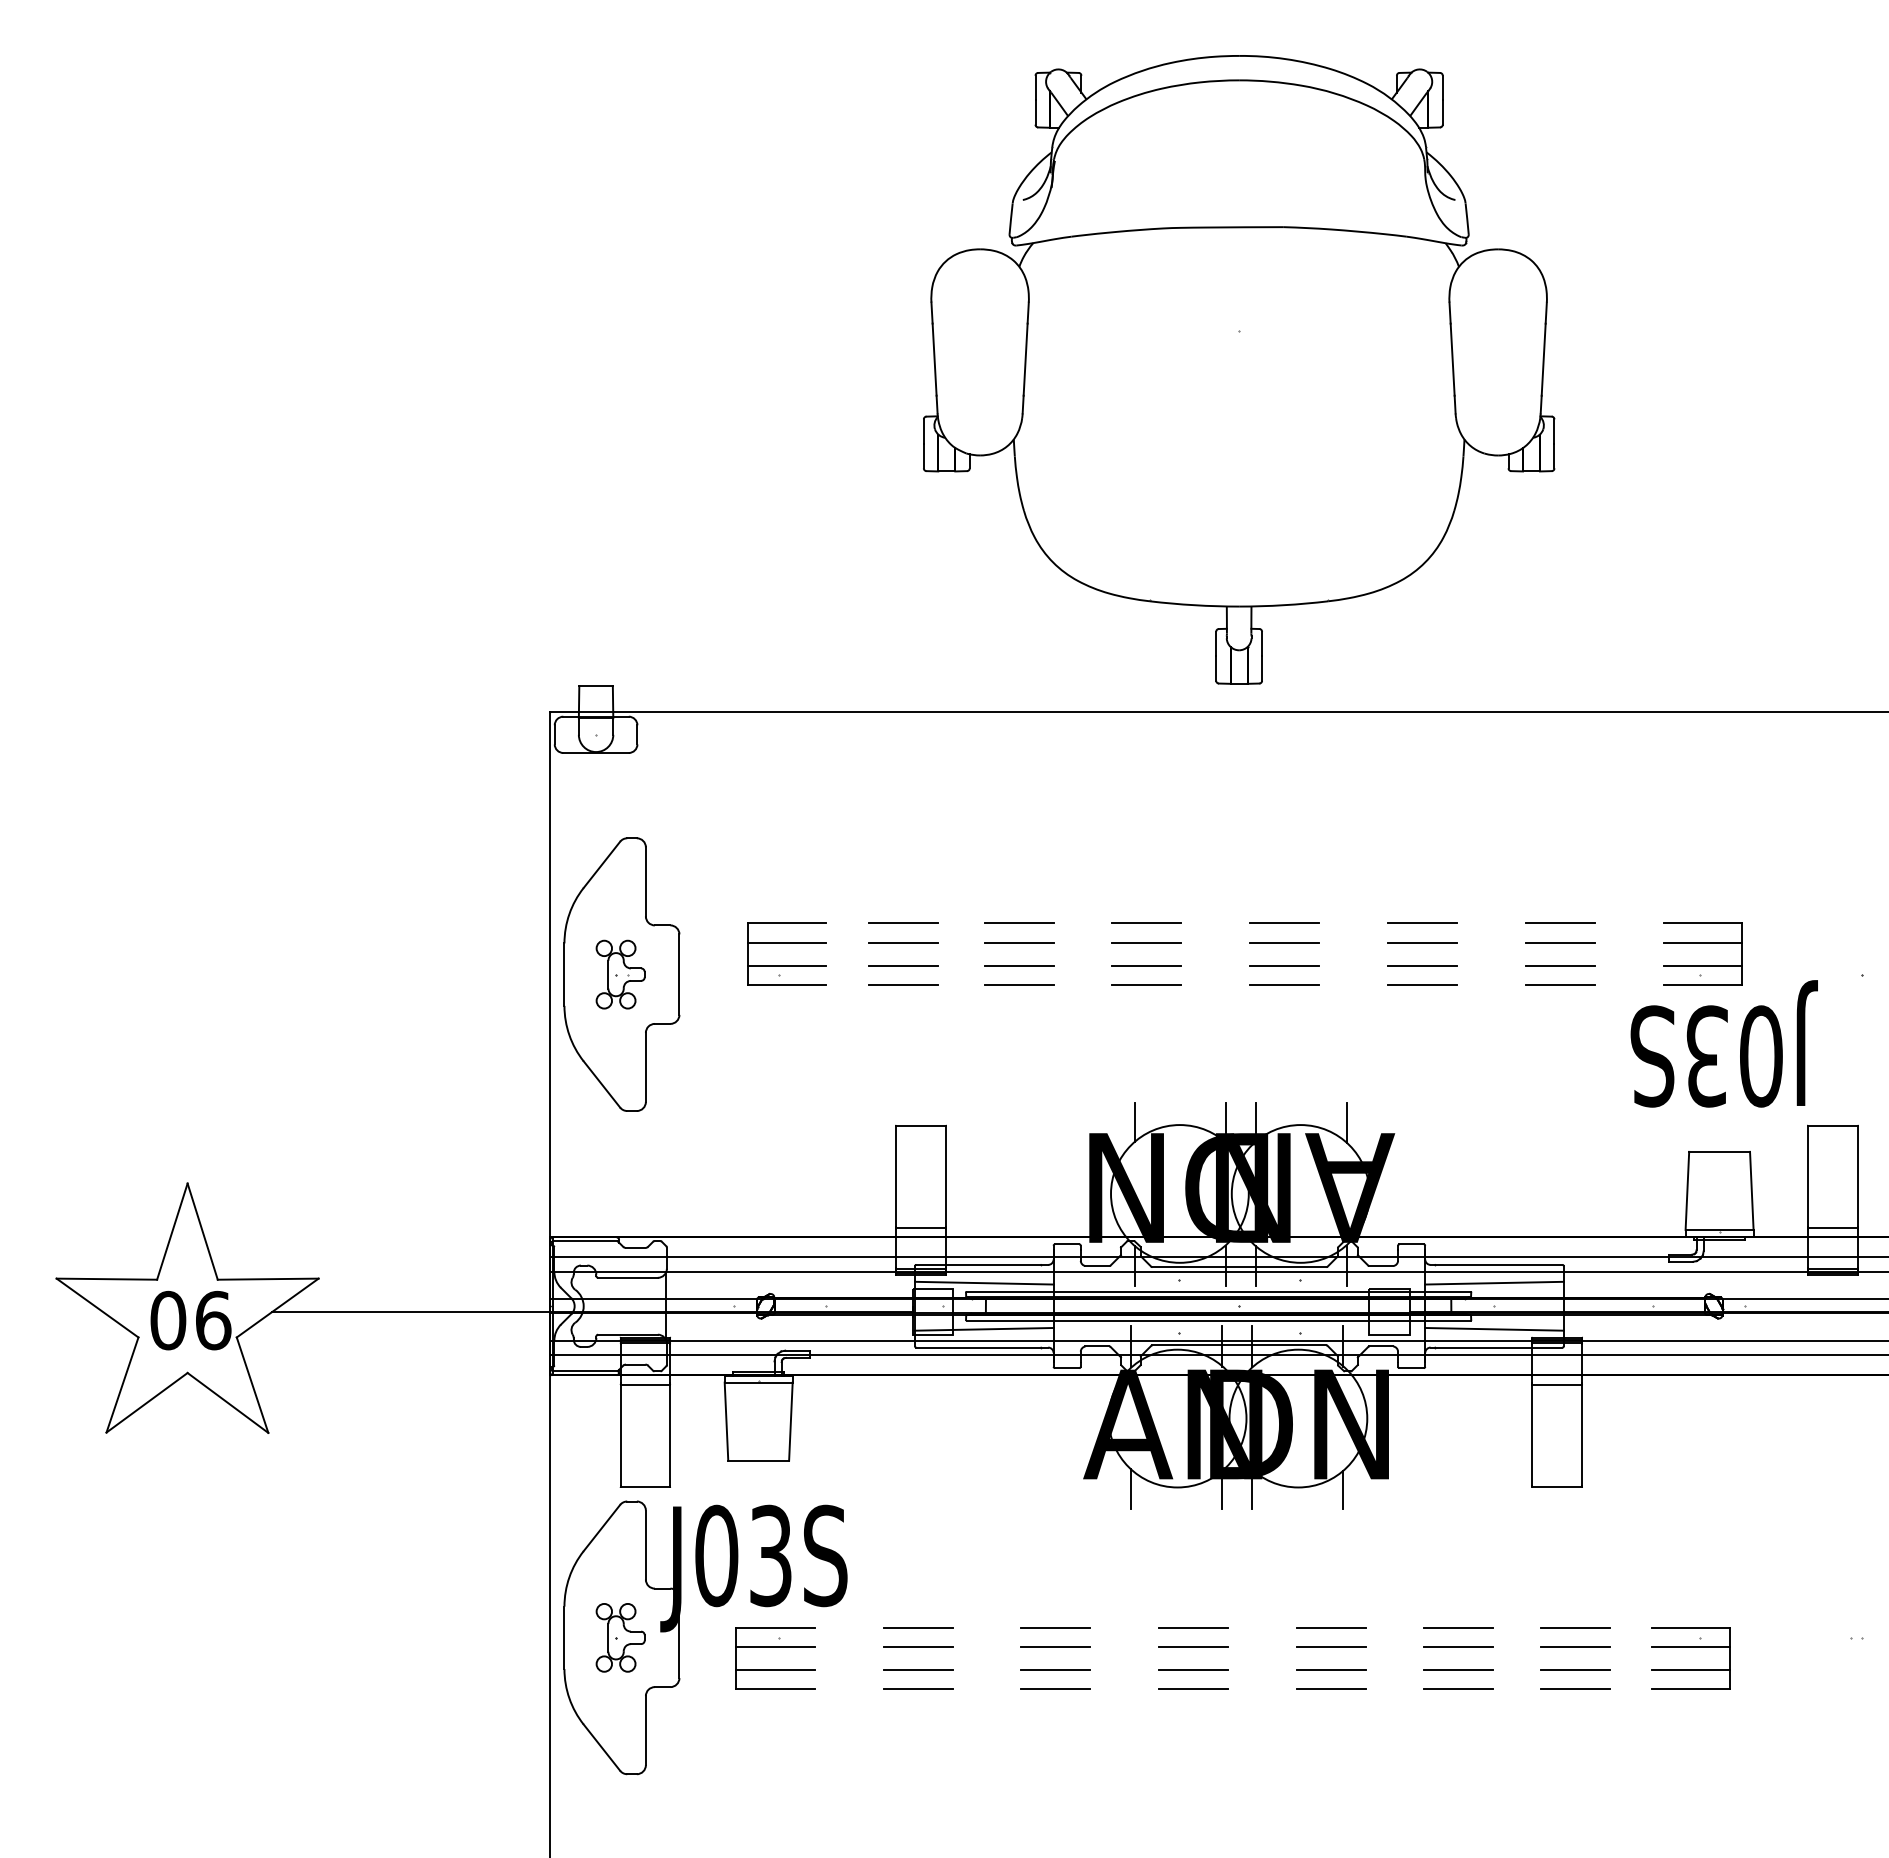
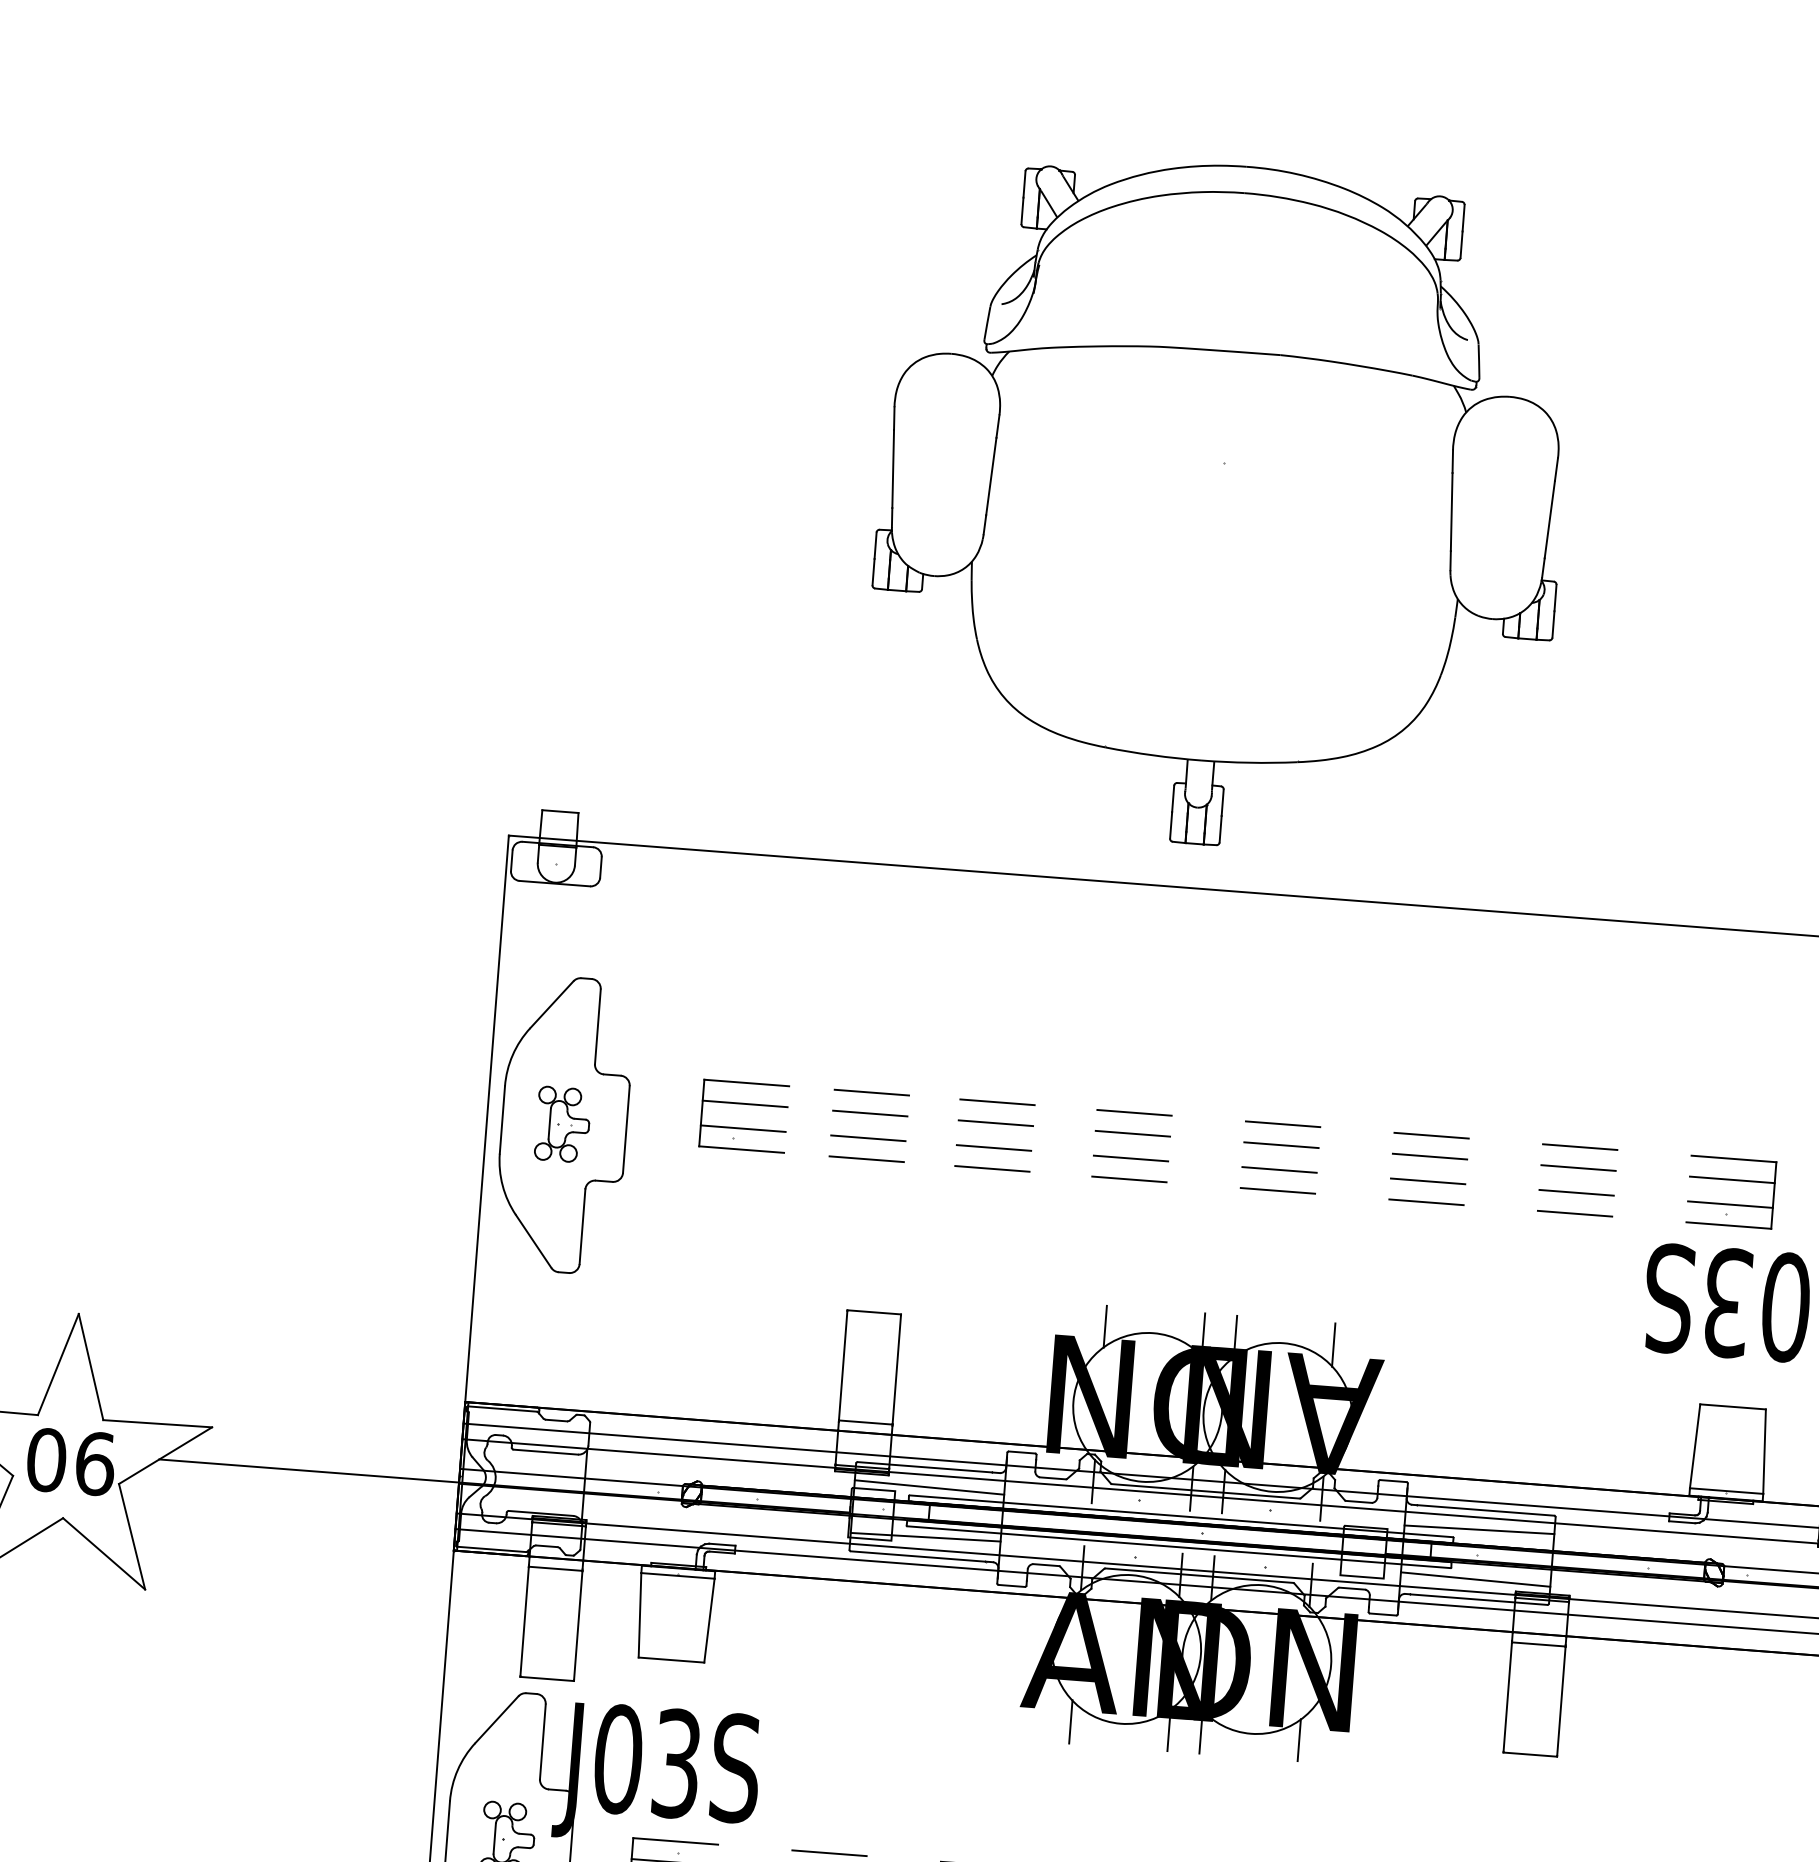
part: (1239, 369) -> (1221, 504), moved

